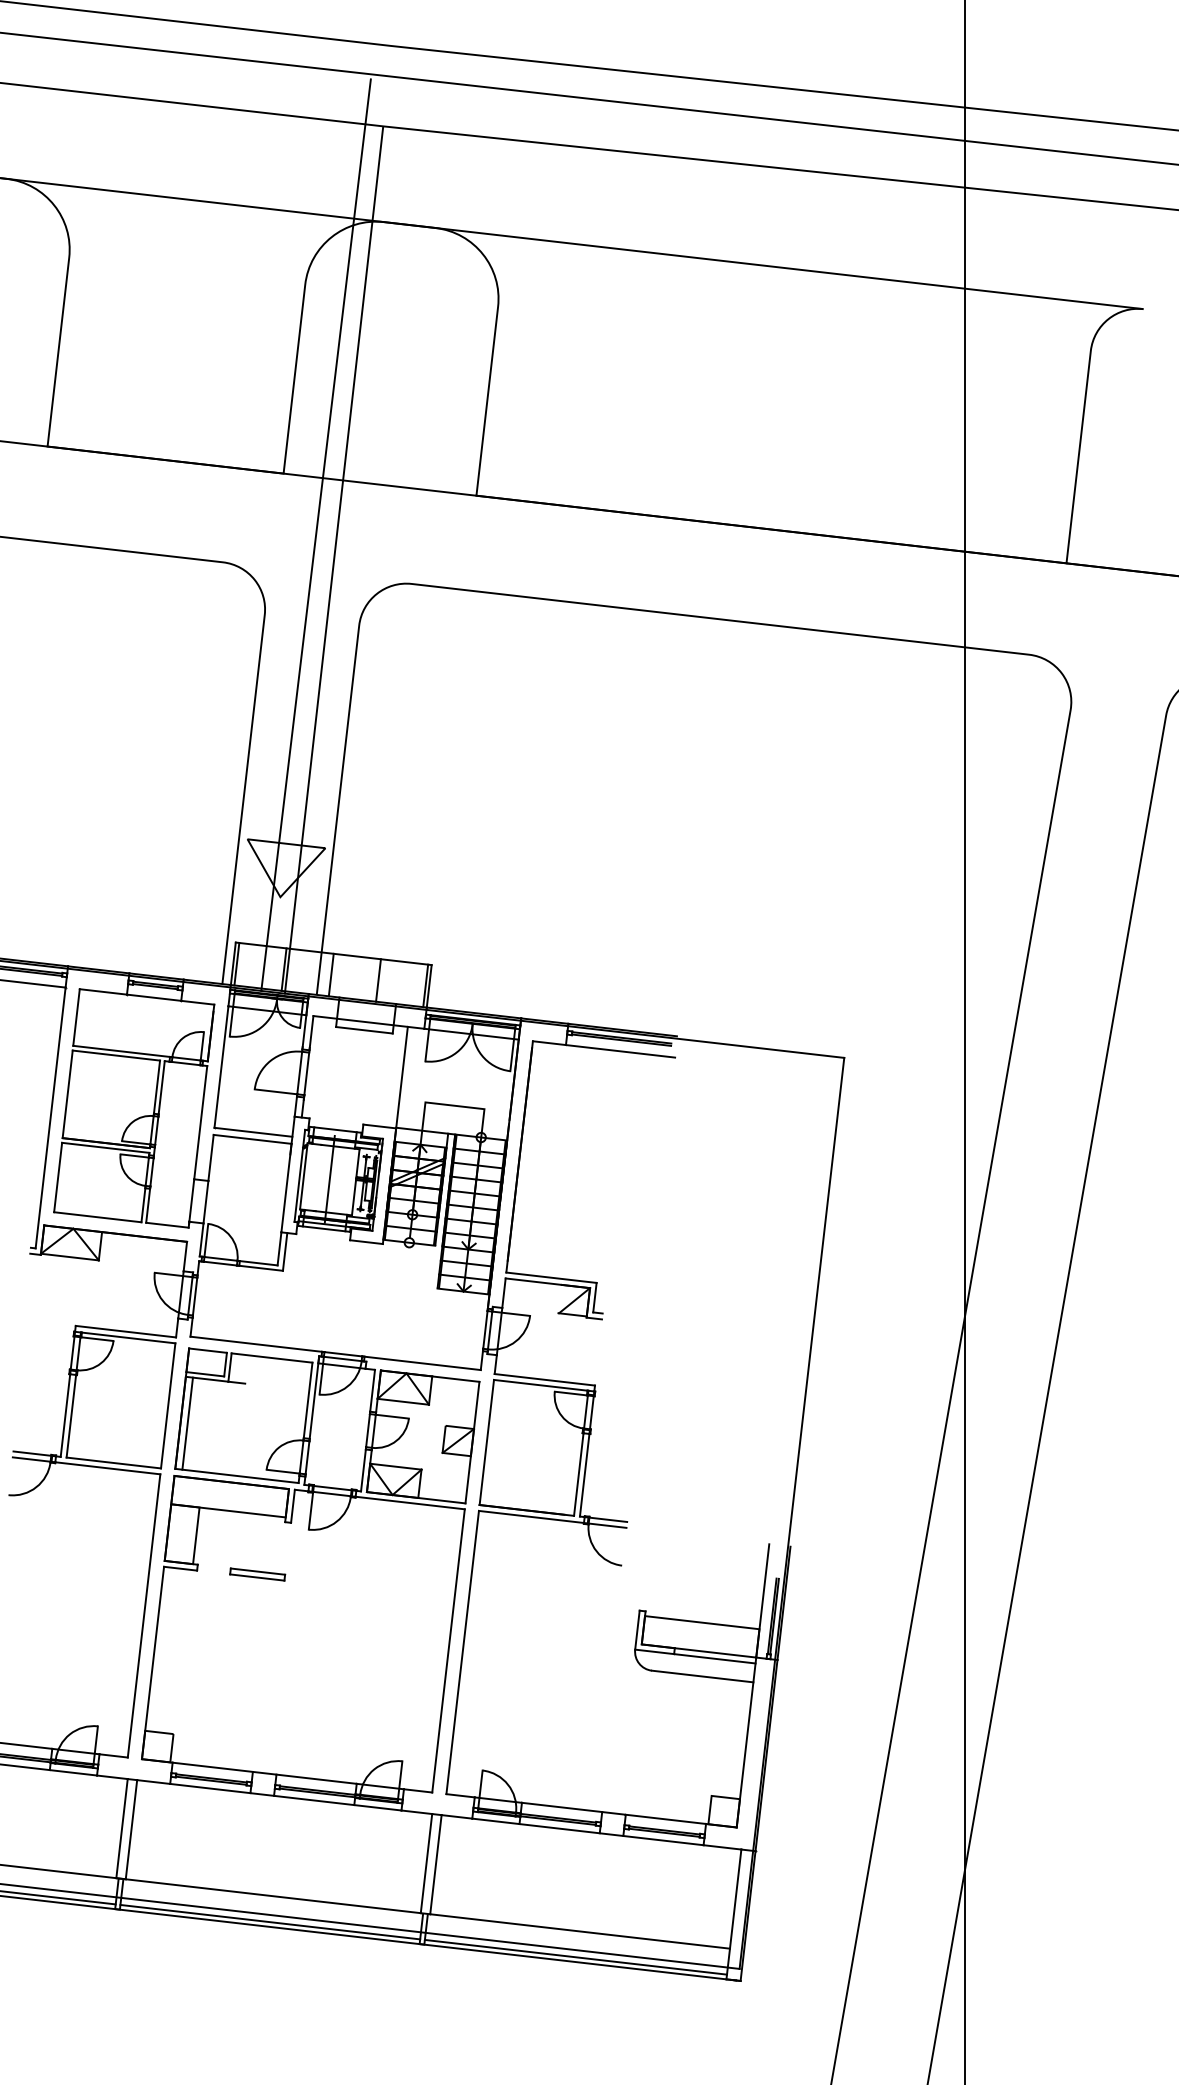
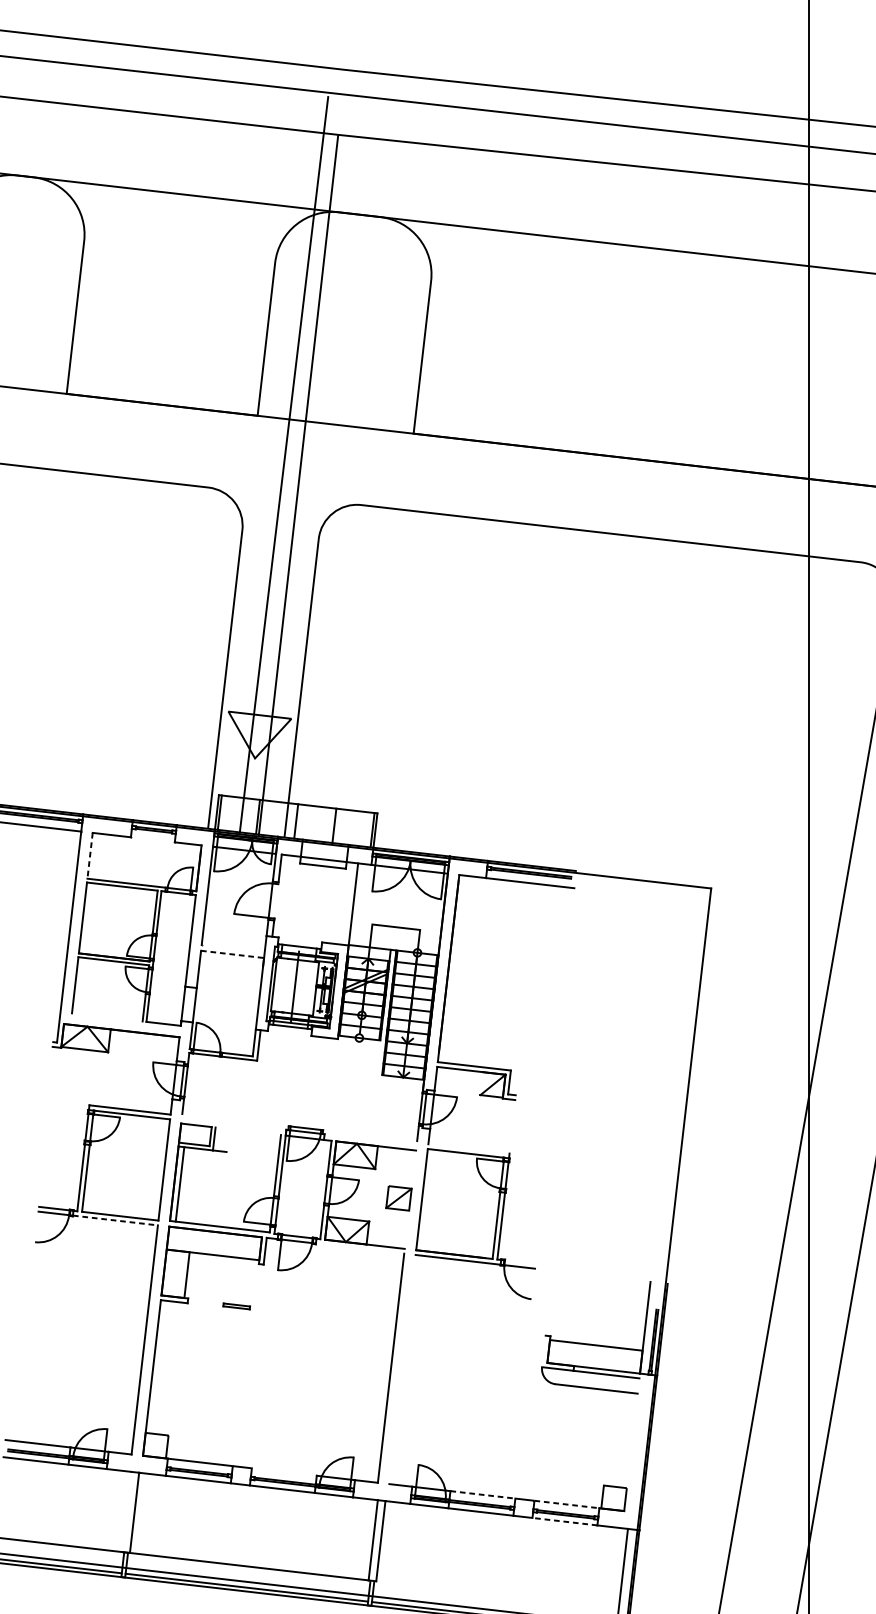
line: (153, 997) -> (152, 839), removed
line: (76, 1017) -> (90, 855), solid -> dashed
line: (306, 1071) -> (276, 899), removed
line: (253, 1131) -> (233, 948), removed
line: (253, 1139) -> (233, 954), solid -> dashed
line: (97, 1217) -> (107, 1017), removed
line: (257, 1344) -> (236, 1120), removed
line: (271, 1357) -> (247, 1130), removed
line: (421, 1363) -> (369, 1135), removed
line: (544, 1379) -> (468, 1148), removed
line: (472, 1442) -> (410, 1199), removed
line: (107, 1468) -> (115, 1220), solid -> dashed
line: (409, 1502) -> (359, 1248), removed
line: (608, 1519) -> (520, 1261), removed
part: (257, 1574) -> (236, 1306), size x0.6
line: (637, 1629) -> (543, 1350), removed
line: (462, 1652) -> (402, 1369), removed
line: (746, 1742) -> (632, 1442), removed
line: (316, 1778) -> (284, 1471), removed
line: (562, 1807) -> (483, 1494), solid -> dashed
line: (666, 1819) -> (567, 1504), solid -> dashed
line: (121, 1828) -> (126, 1511), removed
line: (662, 1840) -> (564, 1521), solid -> dashed
line: (579, 1931) -> (497, 1595), removed

